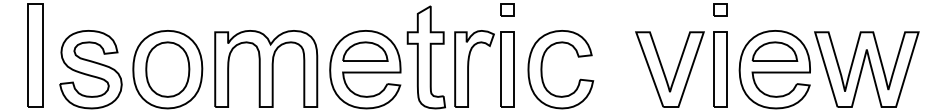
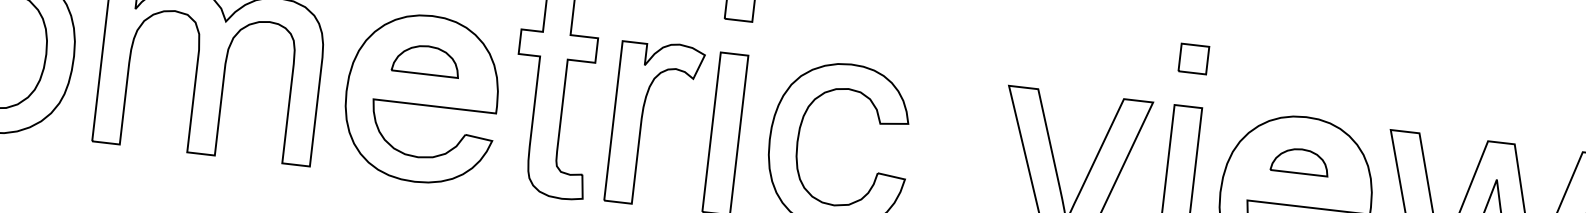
part: (365, 51) -> (426, 59), size x0.7
part: (774, 51) -> (1299, 160), size x0.6

